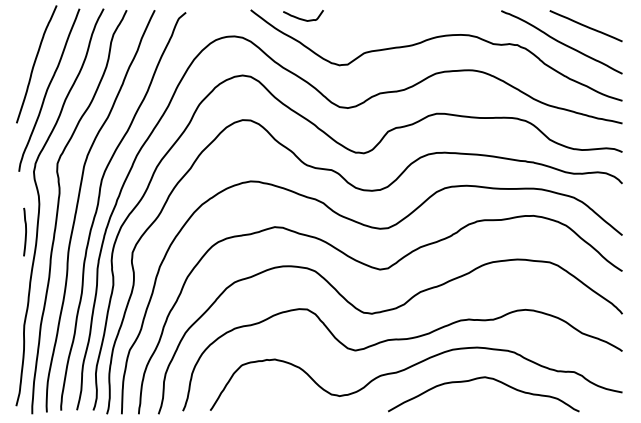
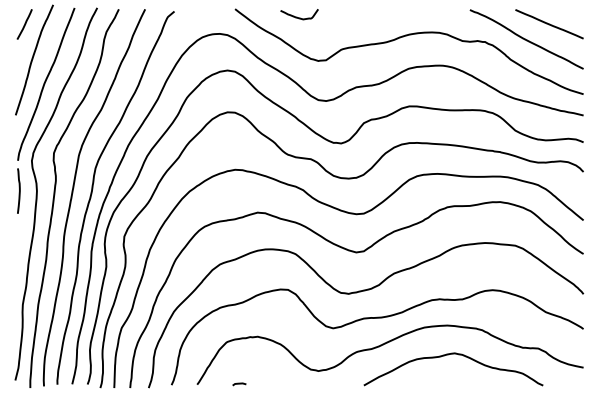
curve: (302, 18) -> (298, 17), moved
line: (25, 26) -> (23, 24), added
line: (25, 231) -> (19, 190), moved
line: (255, 410) -> (239, 384), added

